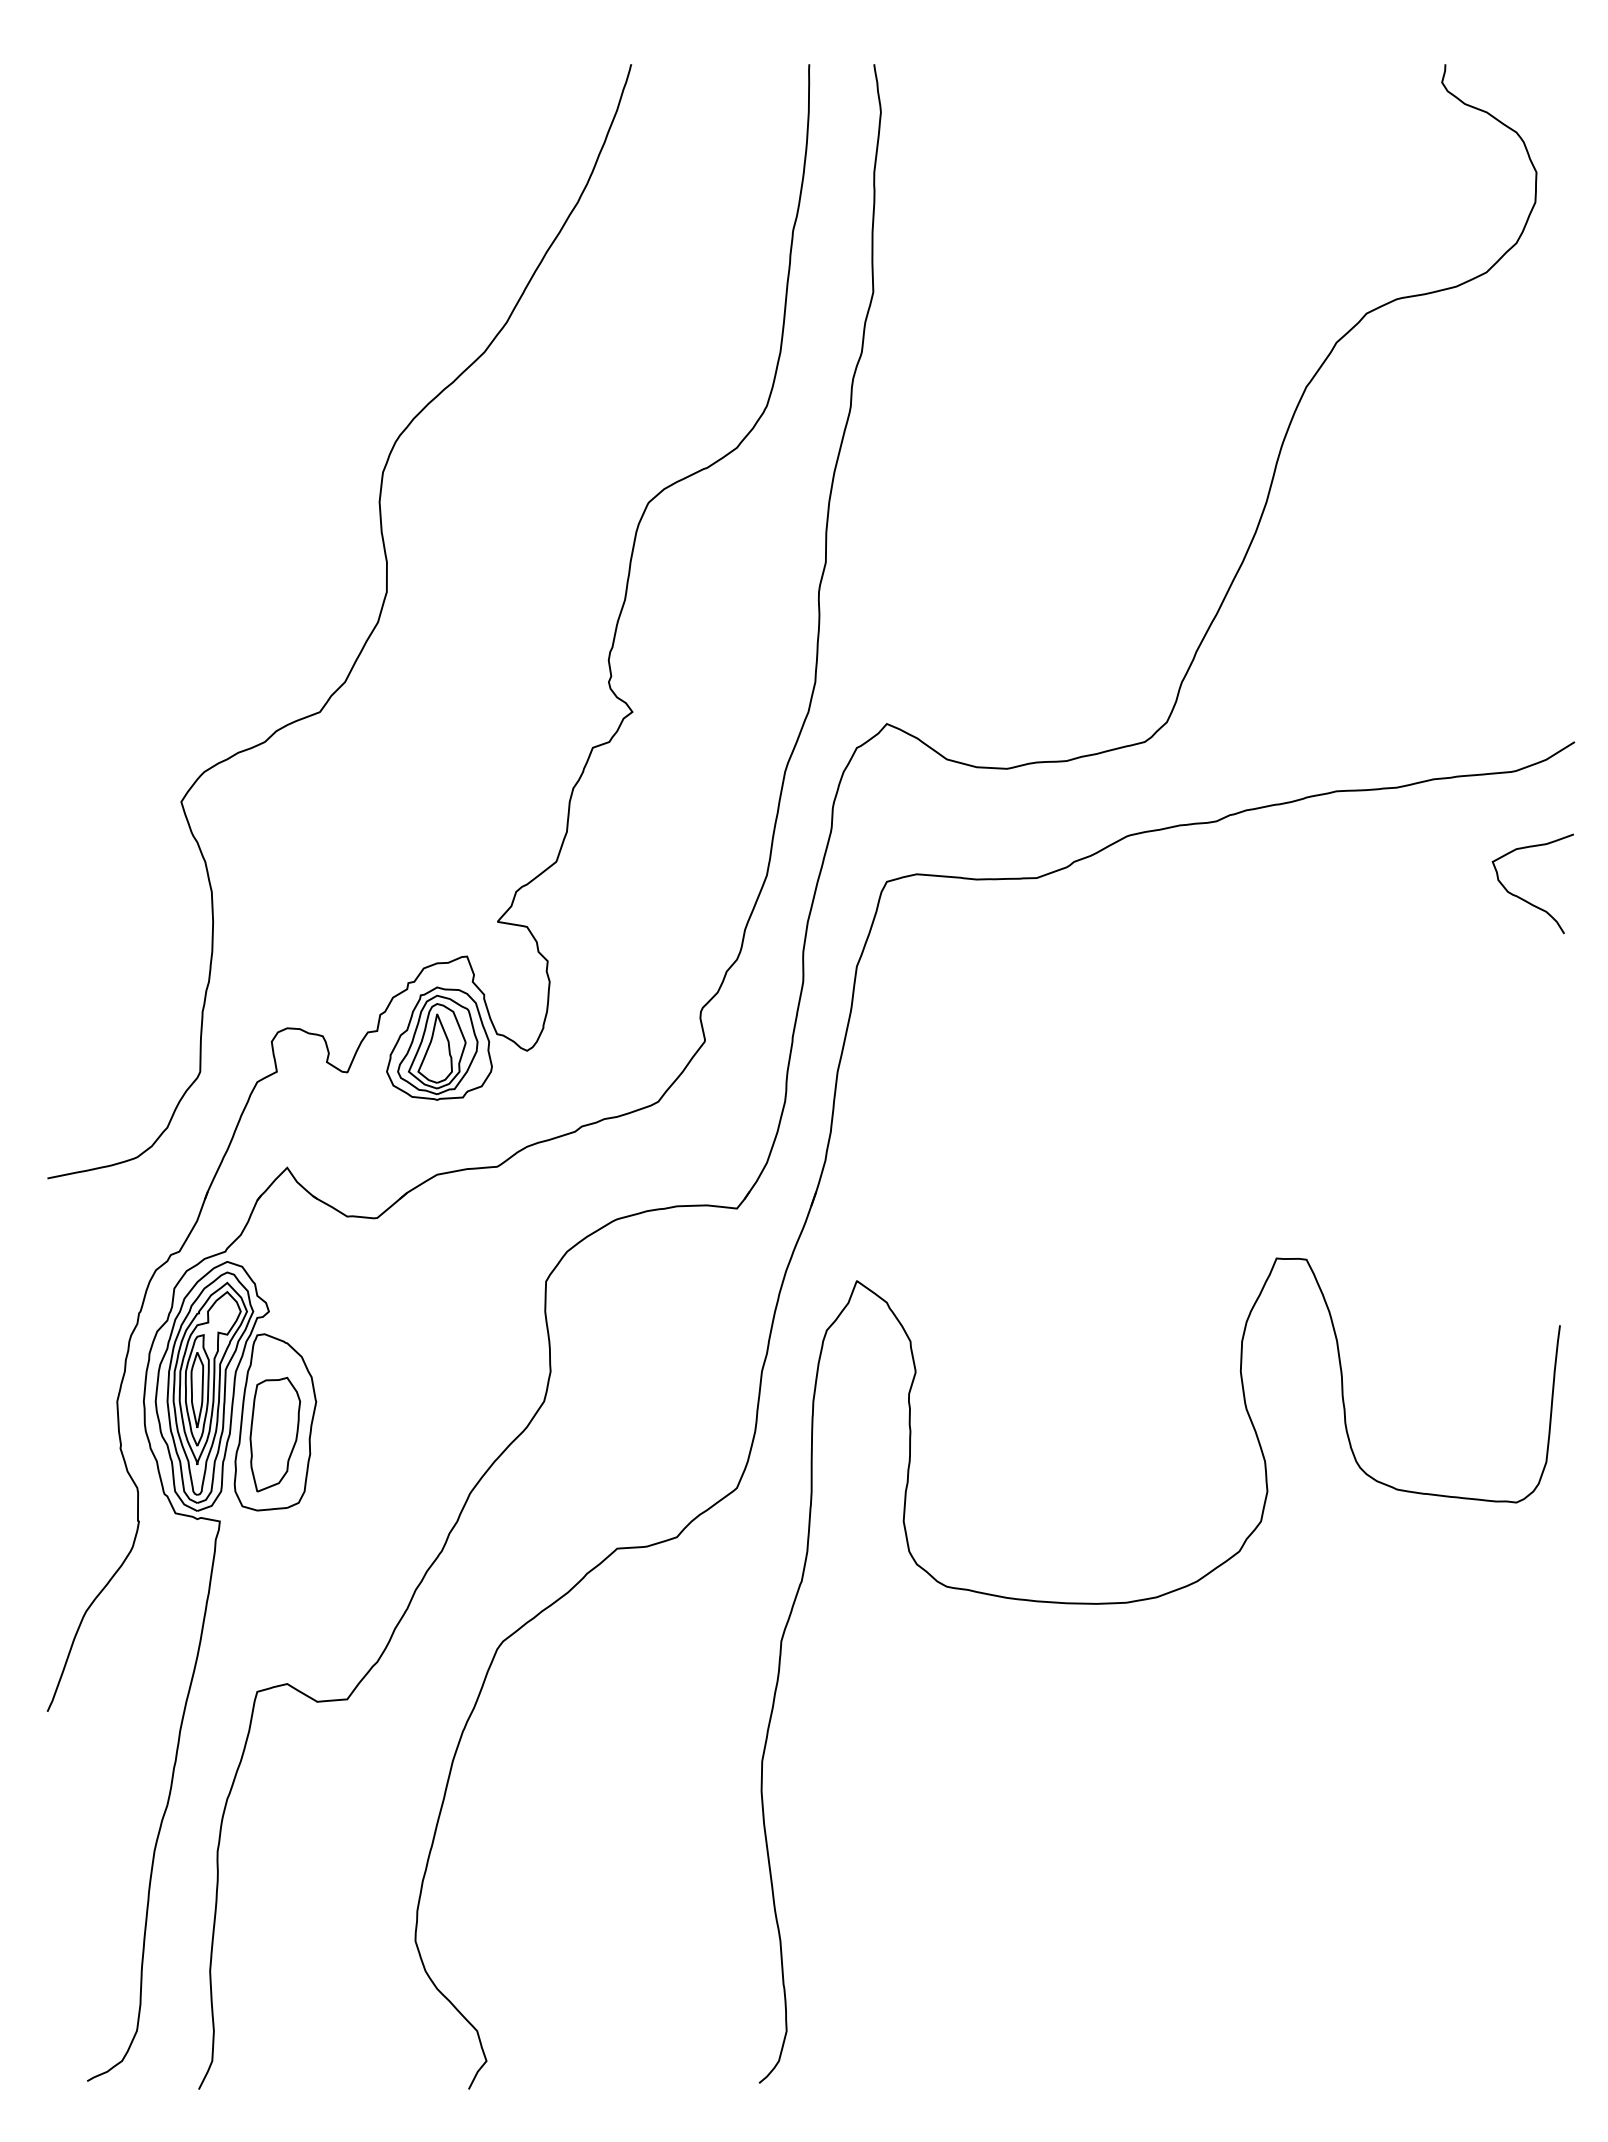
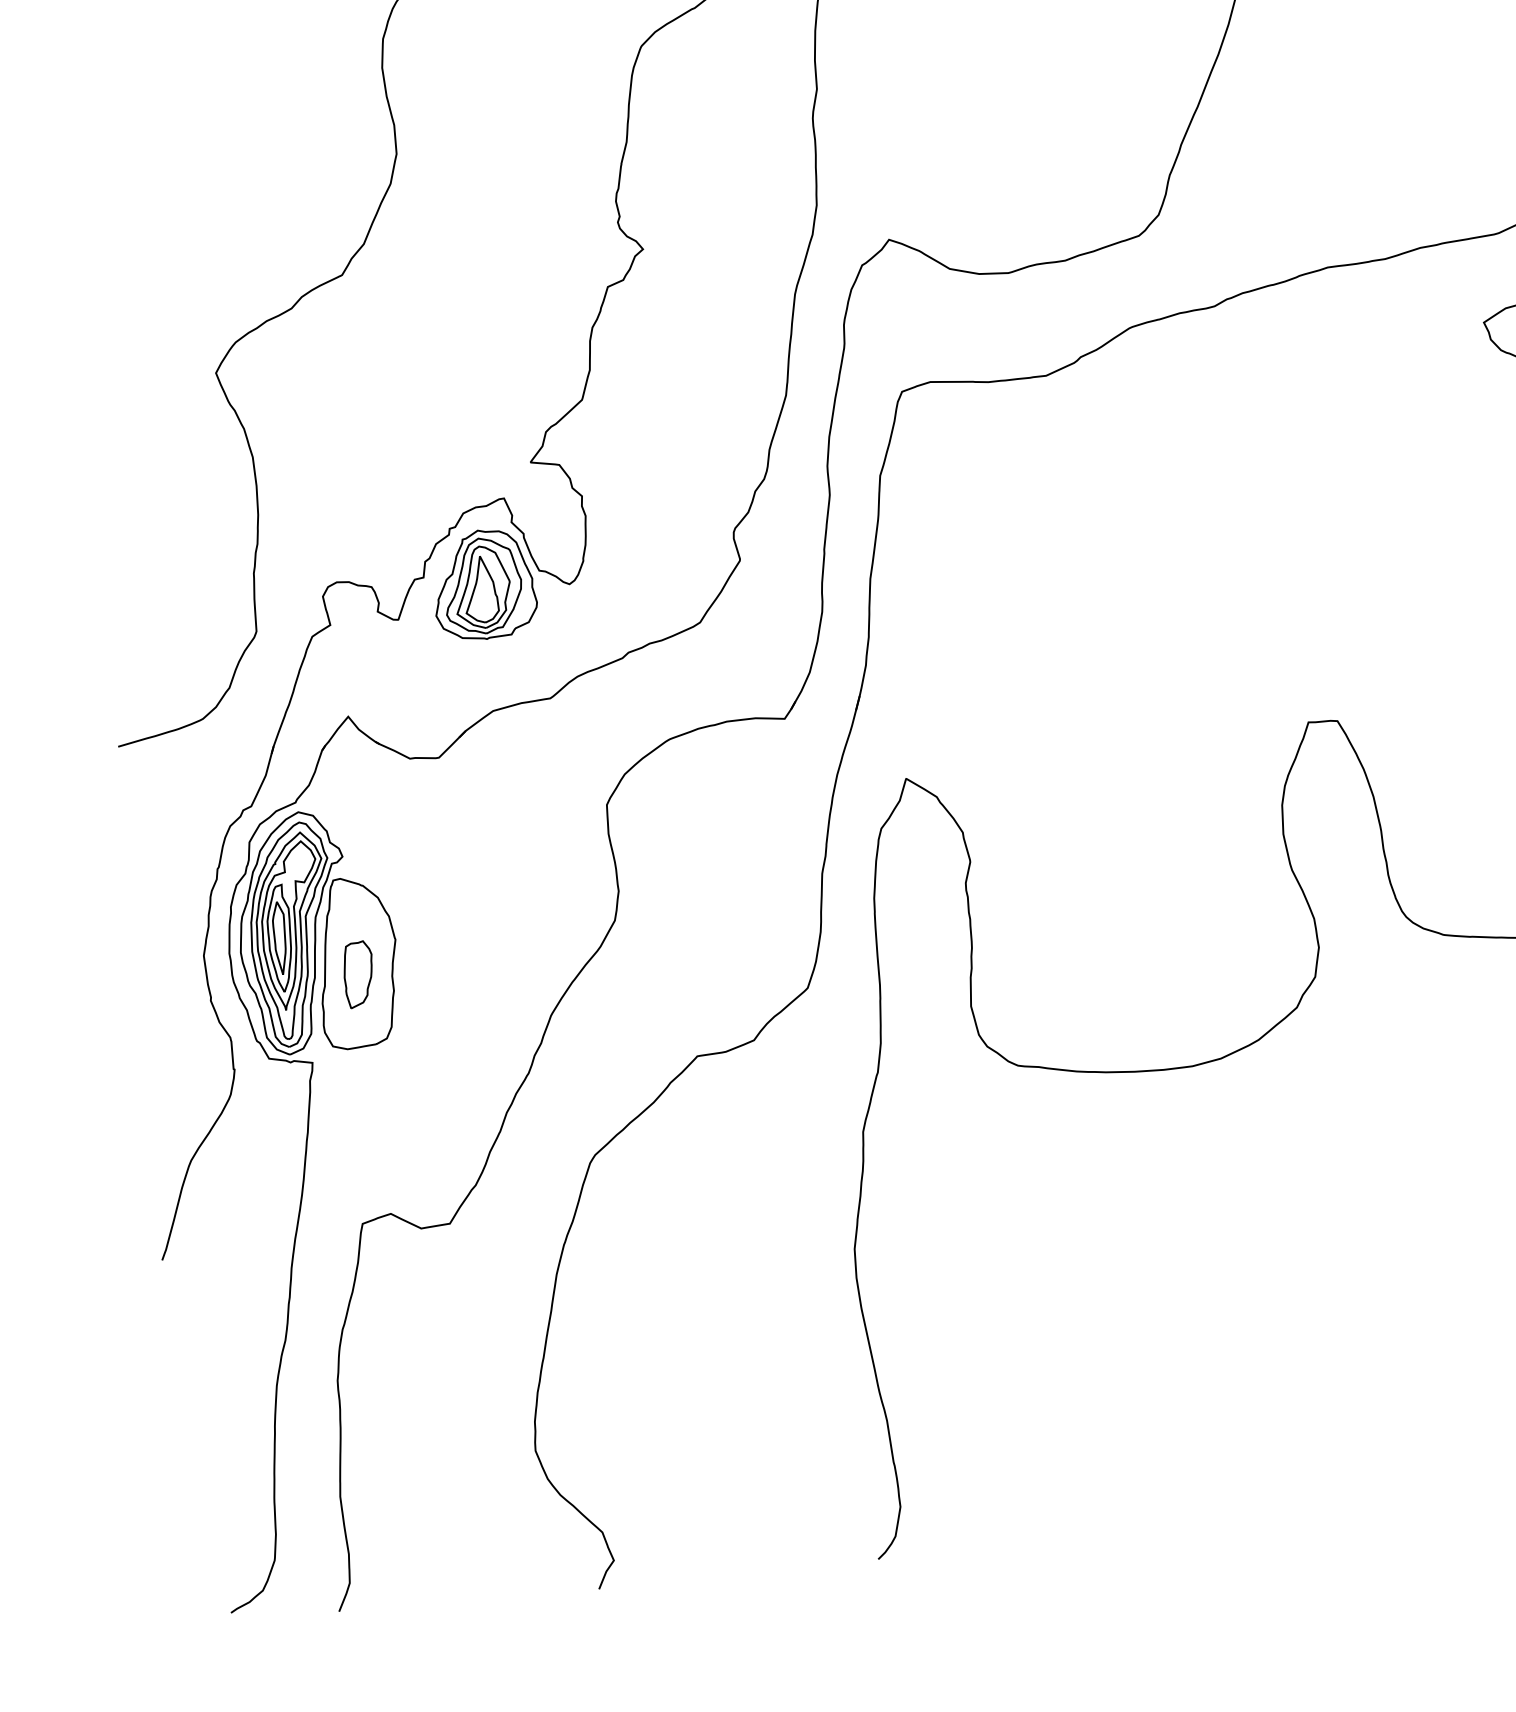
part: (275, 1434) -> (358, 974), size x0.6

